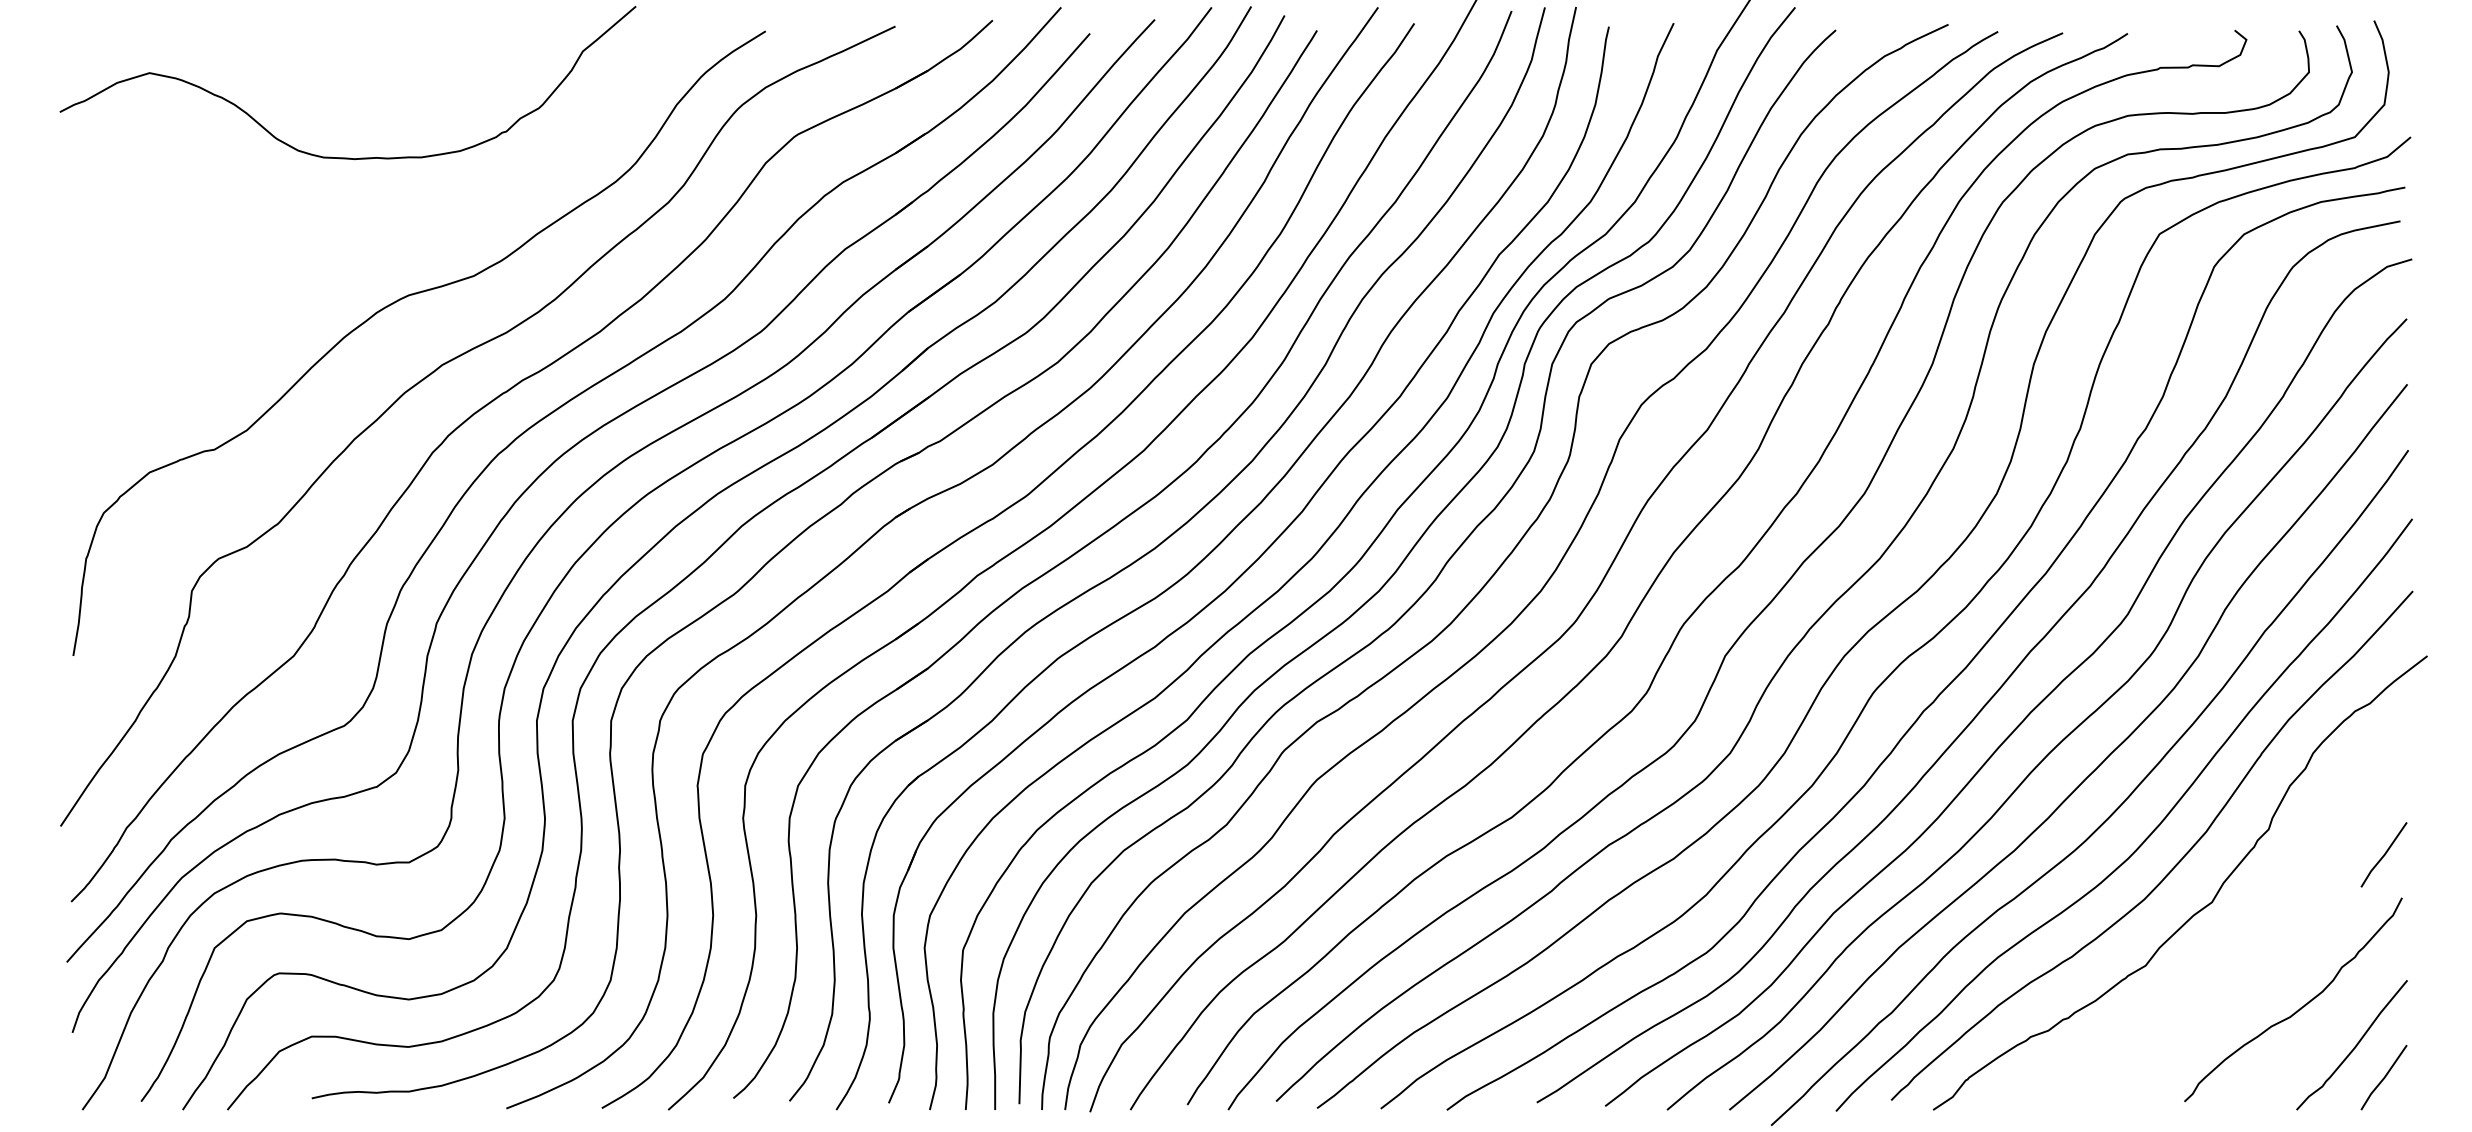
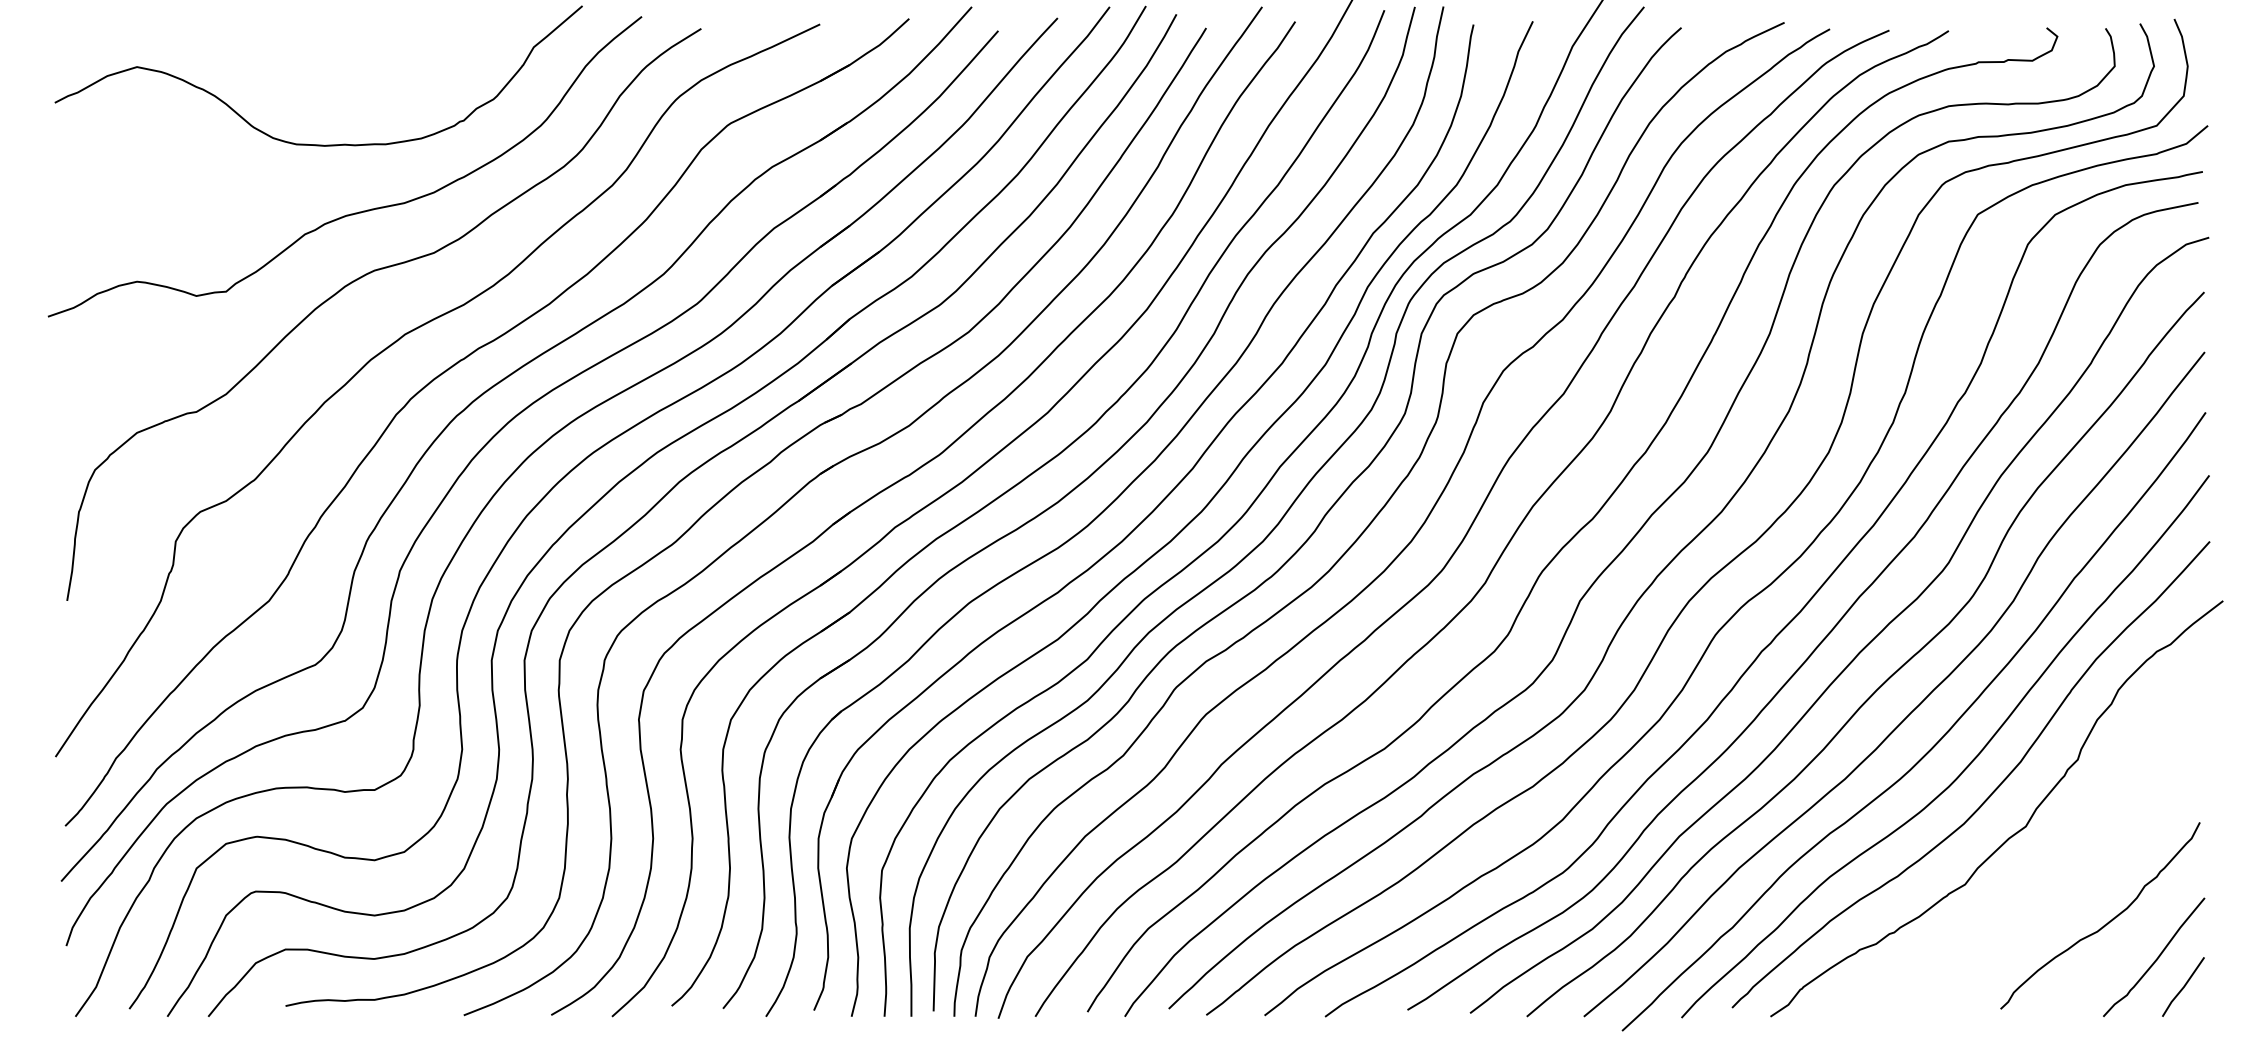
curve: (388, 231) -> (355, 212), added
line: (2384, 854) -> (2183, 782), removed

